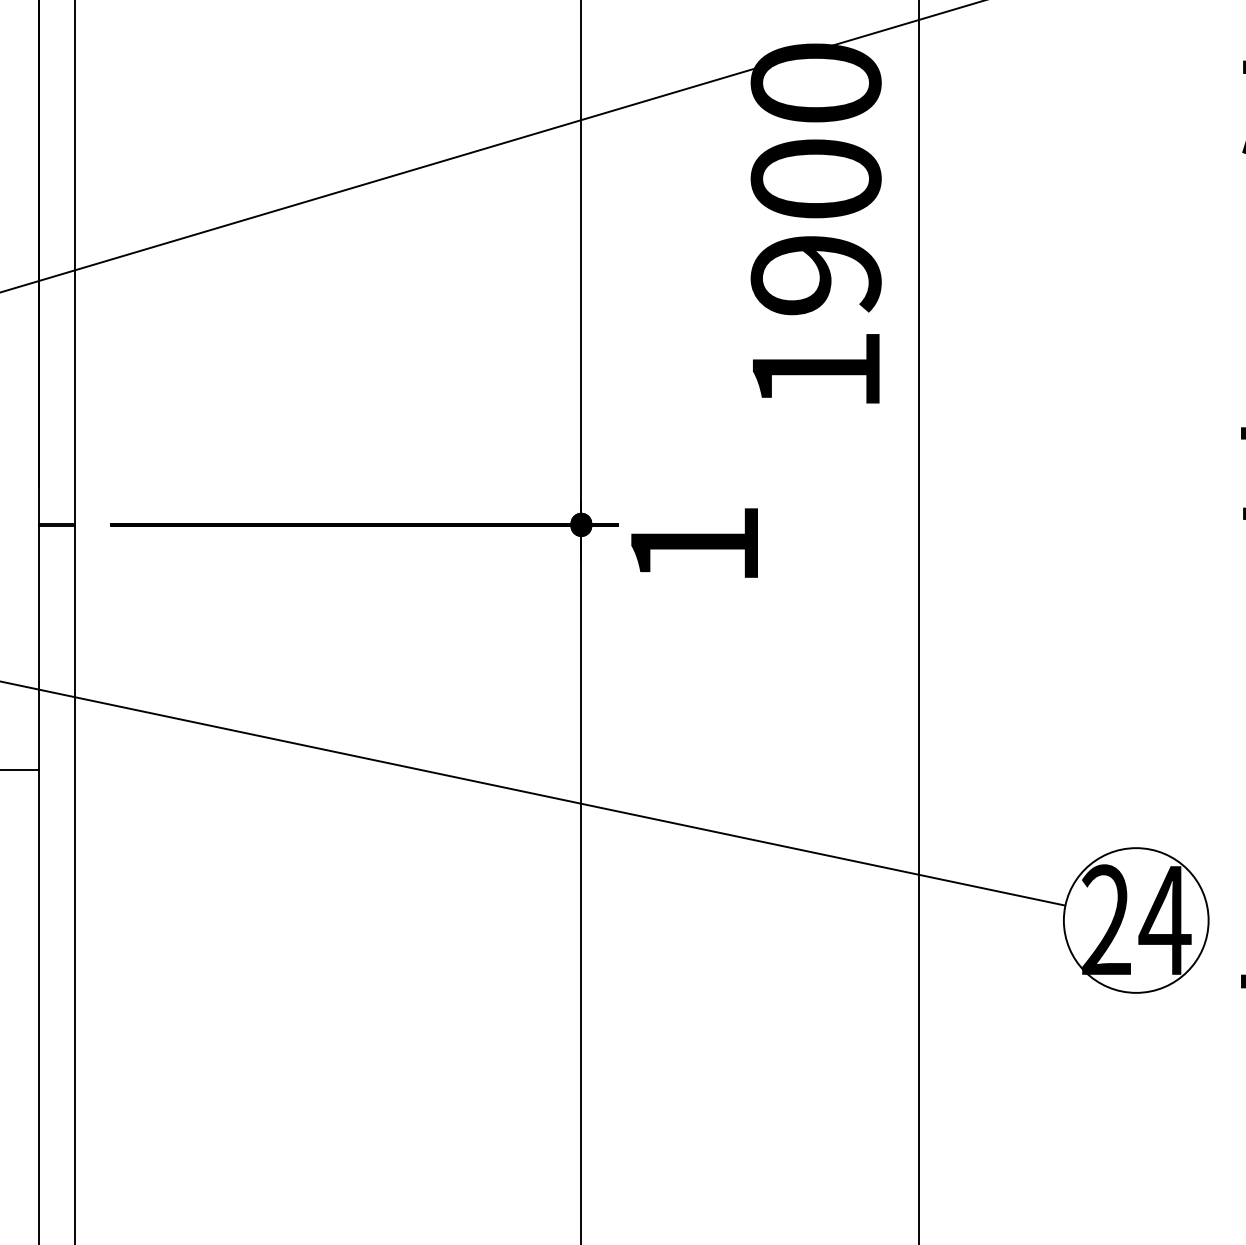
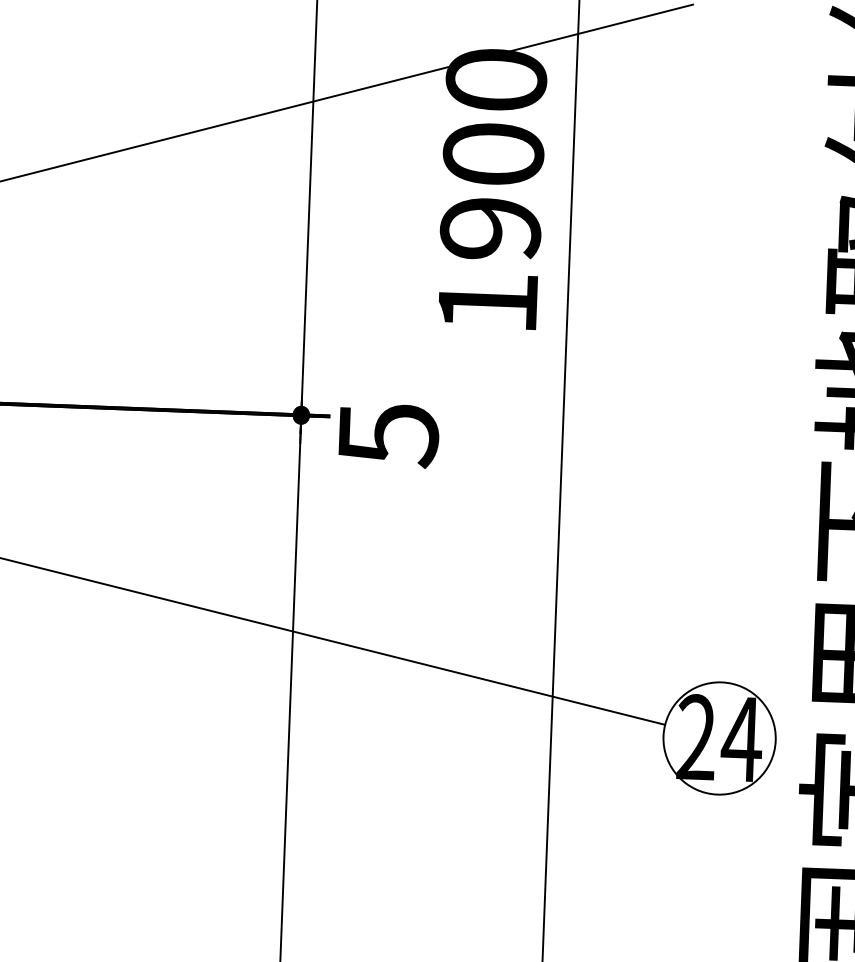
text: (695, 547) -> (389, 436), 1 -> 5

